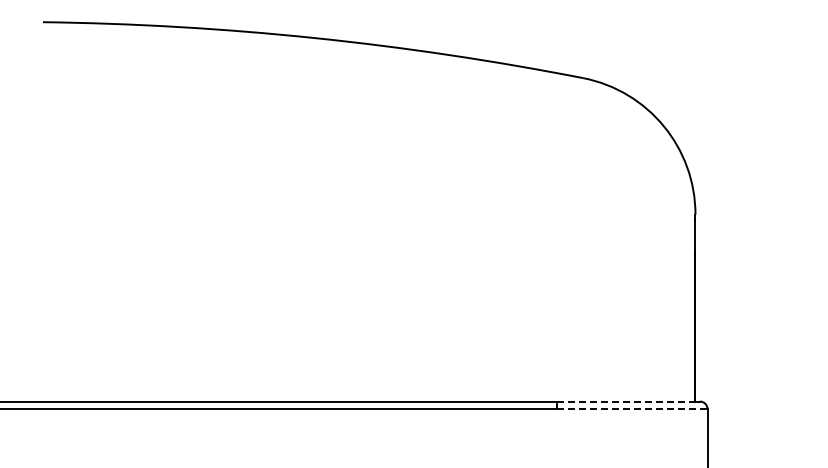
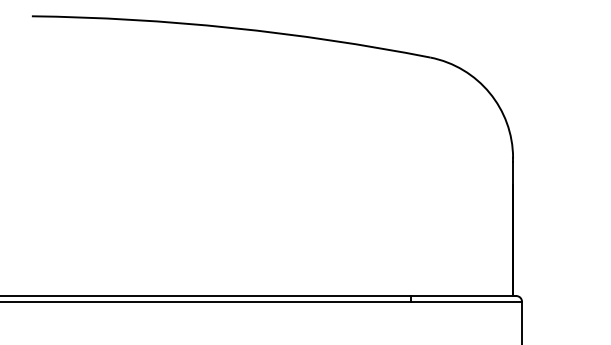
line: (628, 401) -> (463, 296), dashed -> solid
line: (632, 409) -> (466, 301), dashed -> solid

